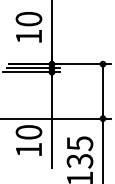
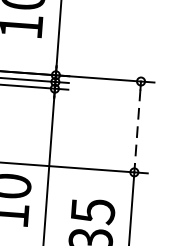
line: (102, 91) -> (136, 127), solid -> dashed

